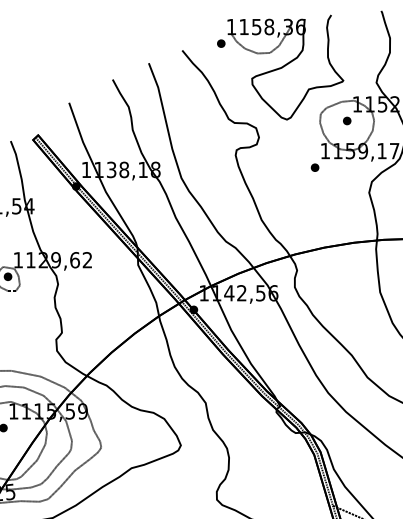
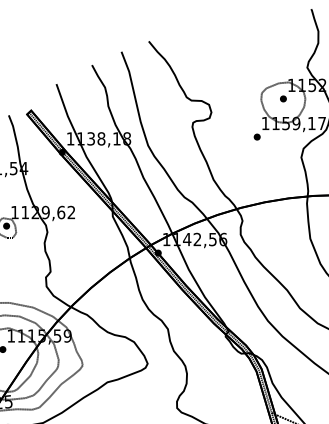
part: (281, 67) -> (229, 55), removed

